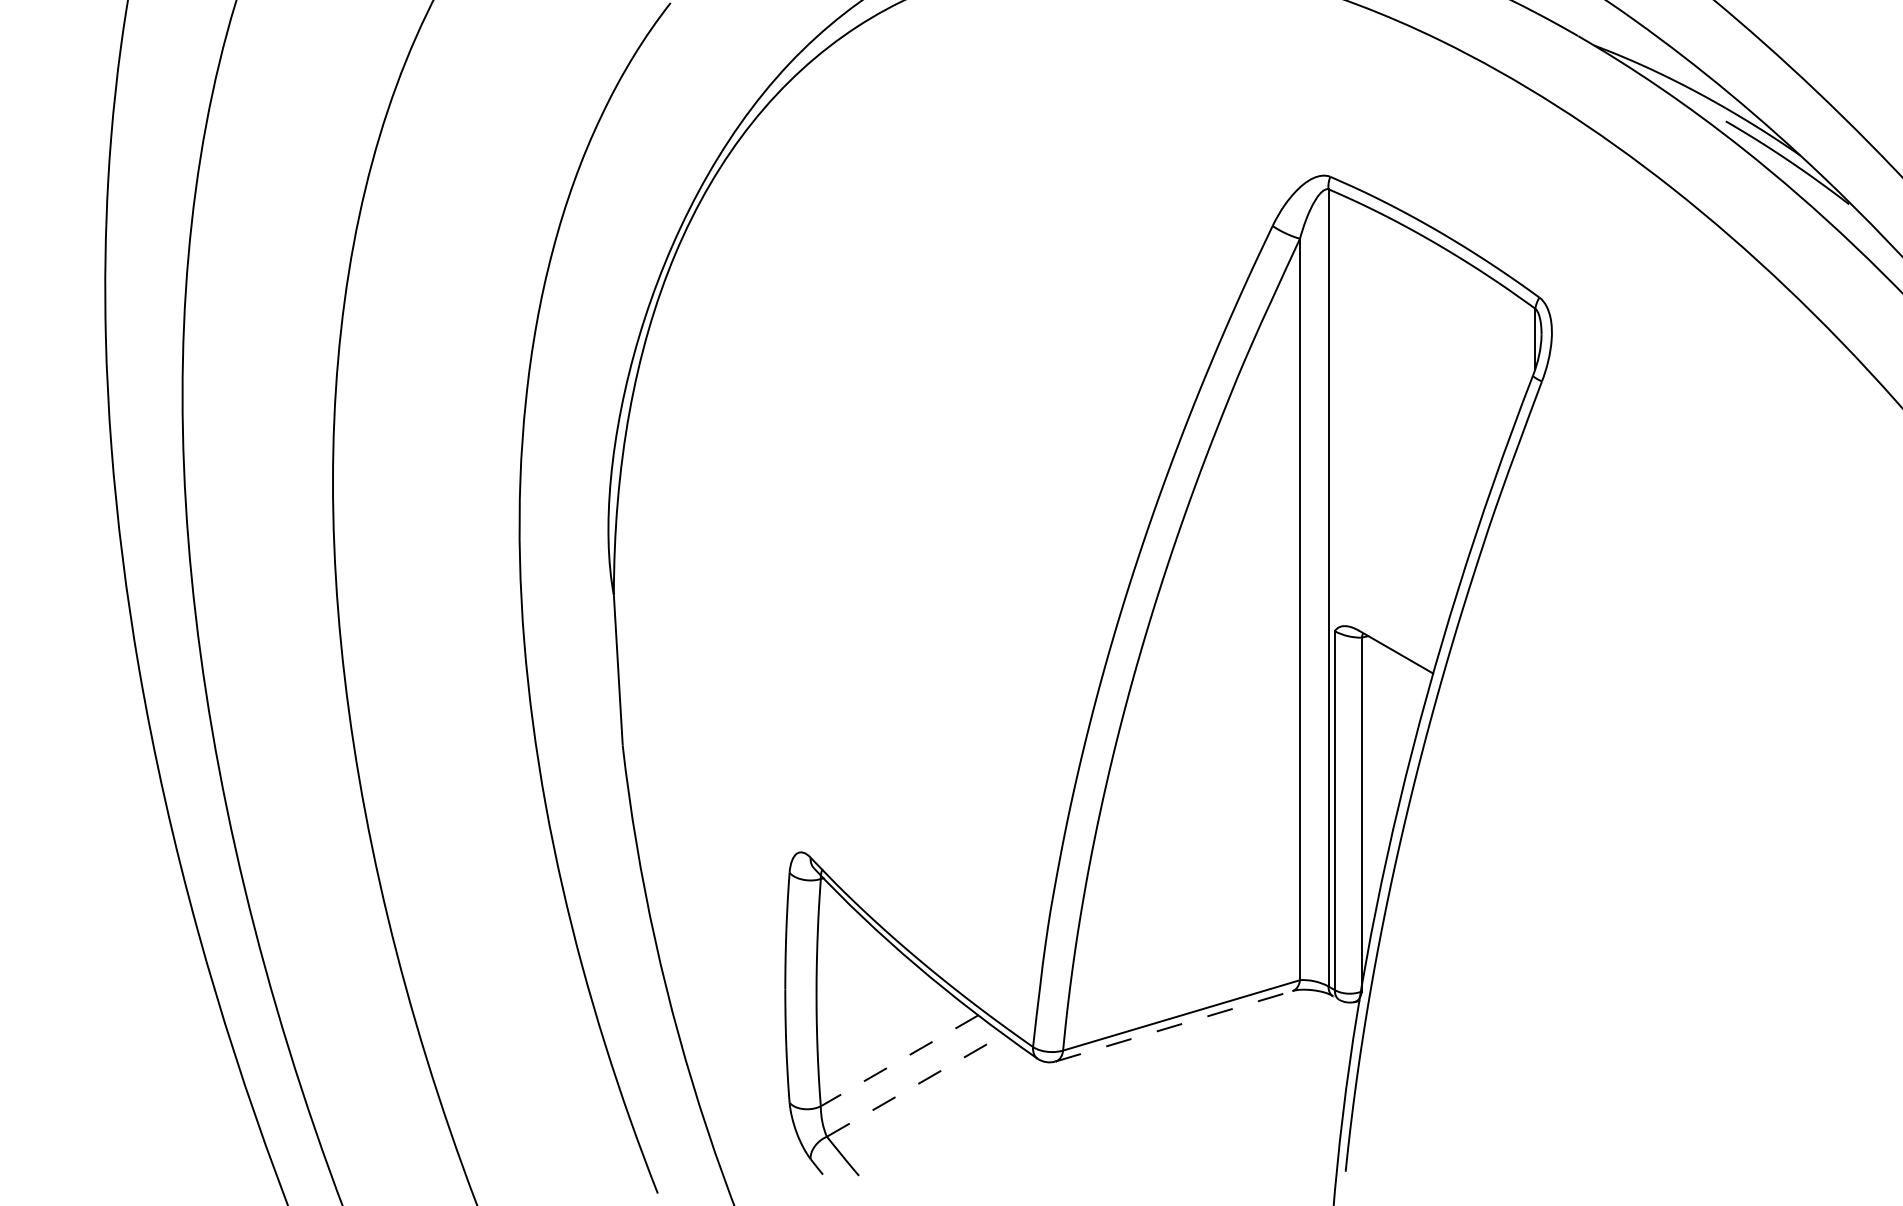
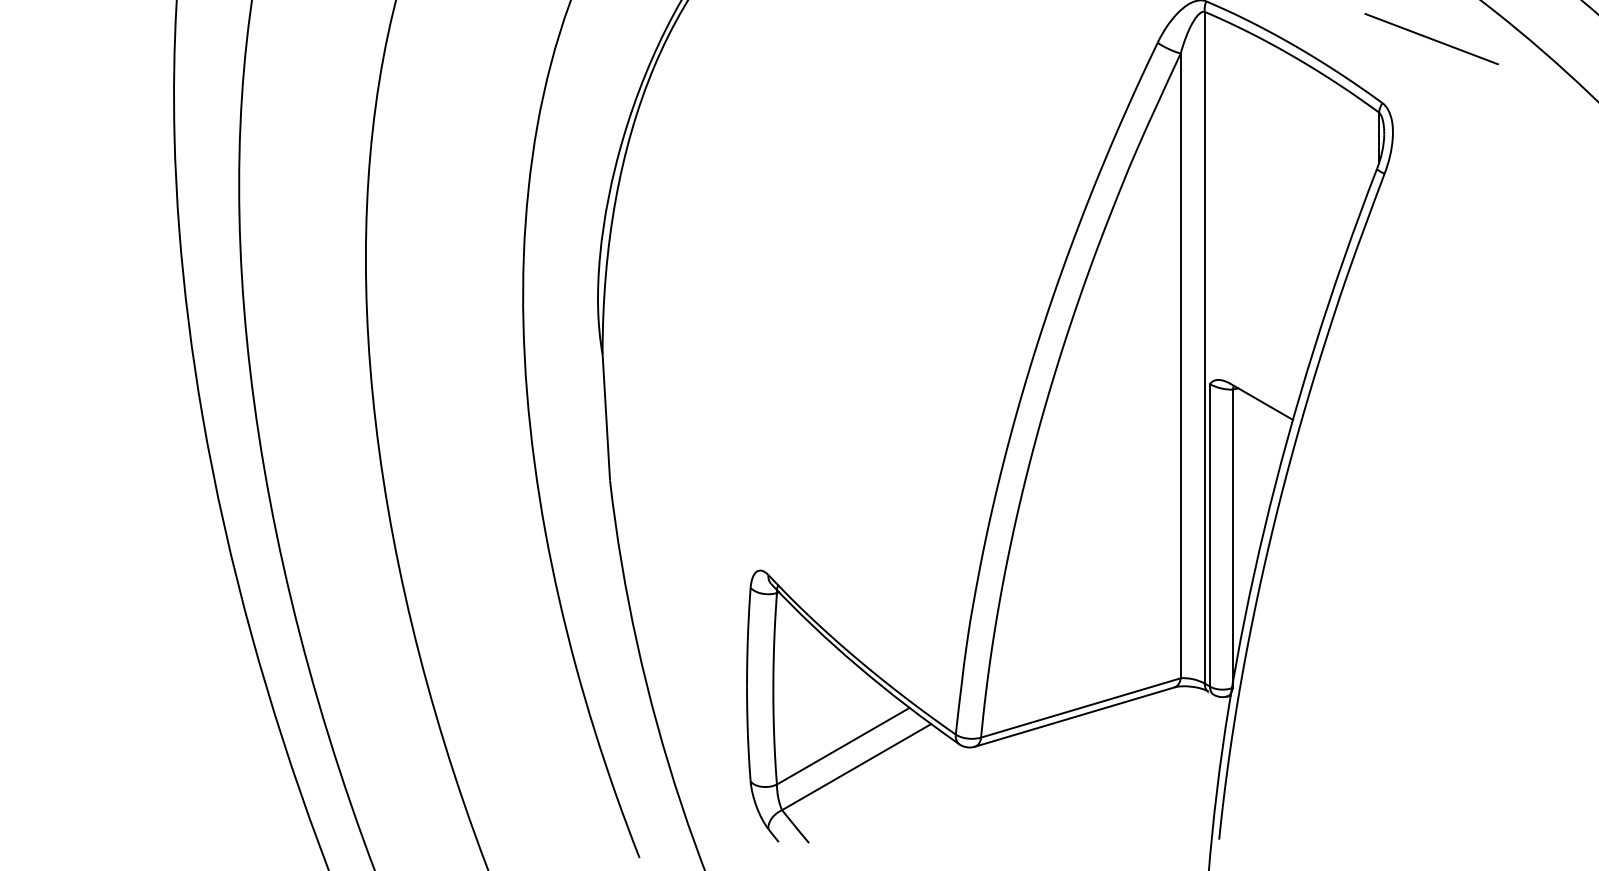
line: (1597, 221) -> (1431, 38), added
line: (1174, 1026) -> (1074, 717), dashed -> solid
line: (899, 1060) -> (843, 745), dashed -> solid
line: (915, 1085) -> (856, 767), dashed -> solid

